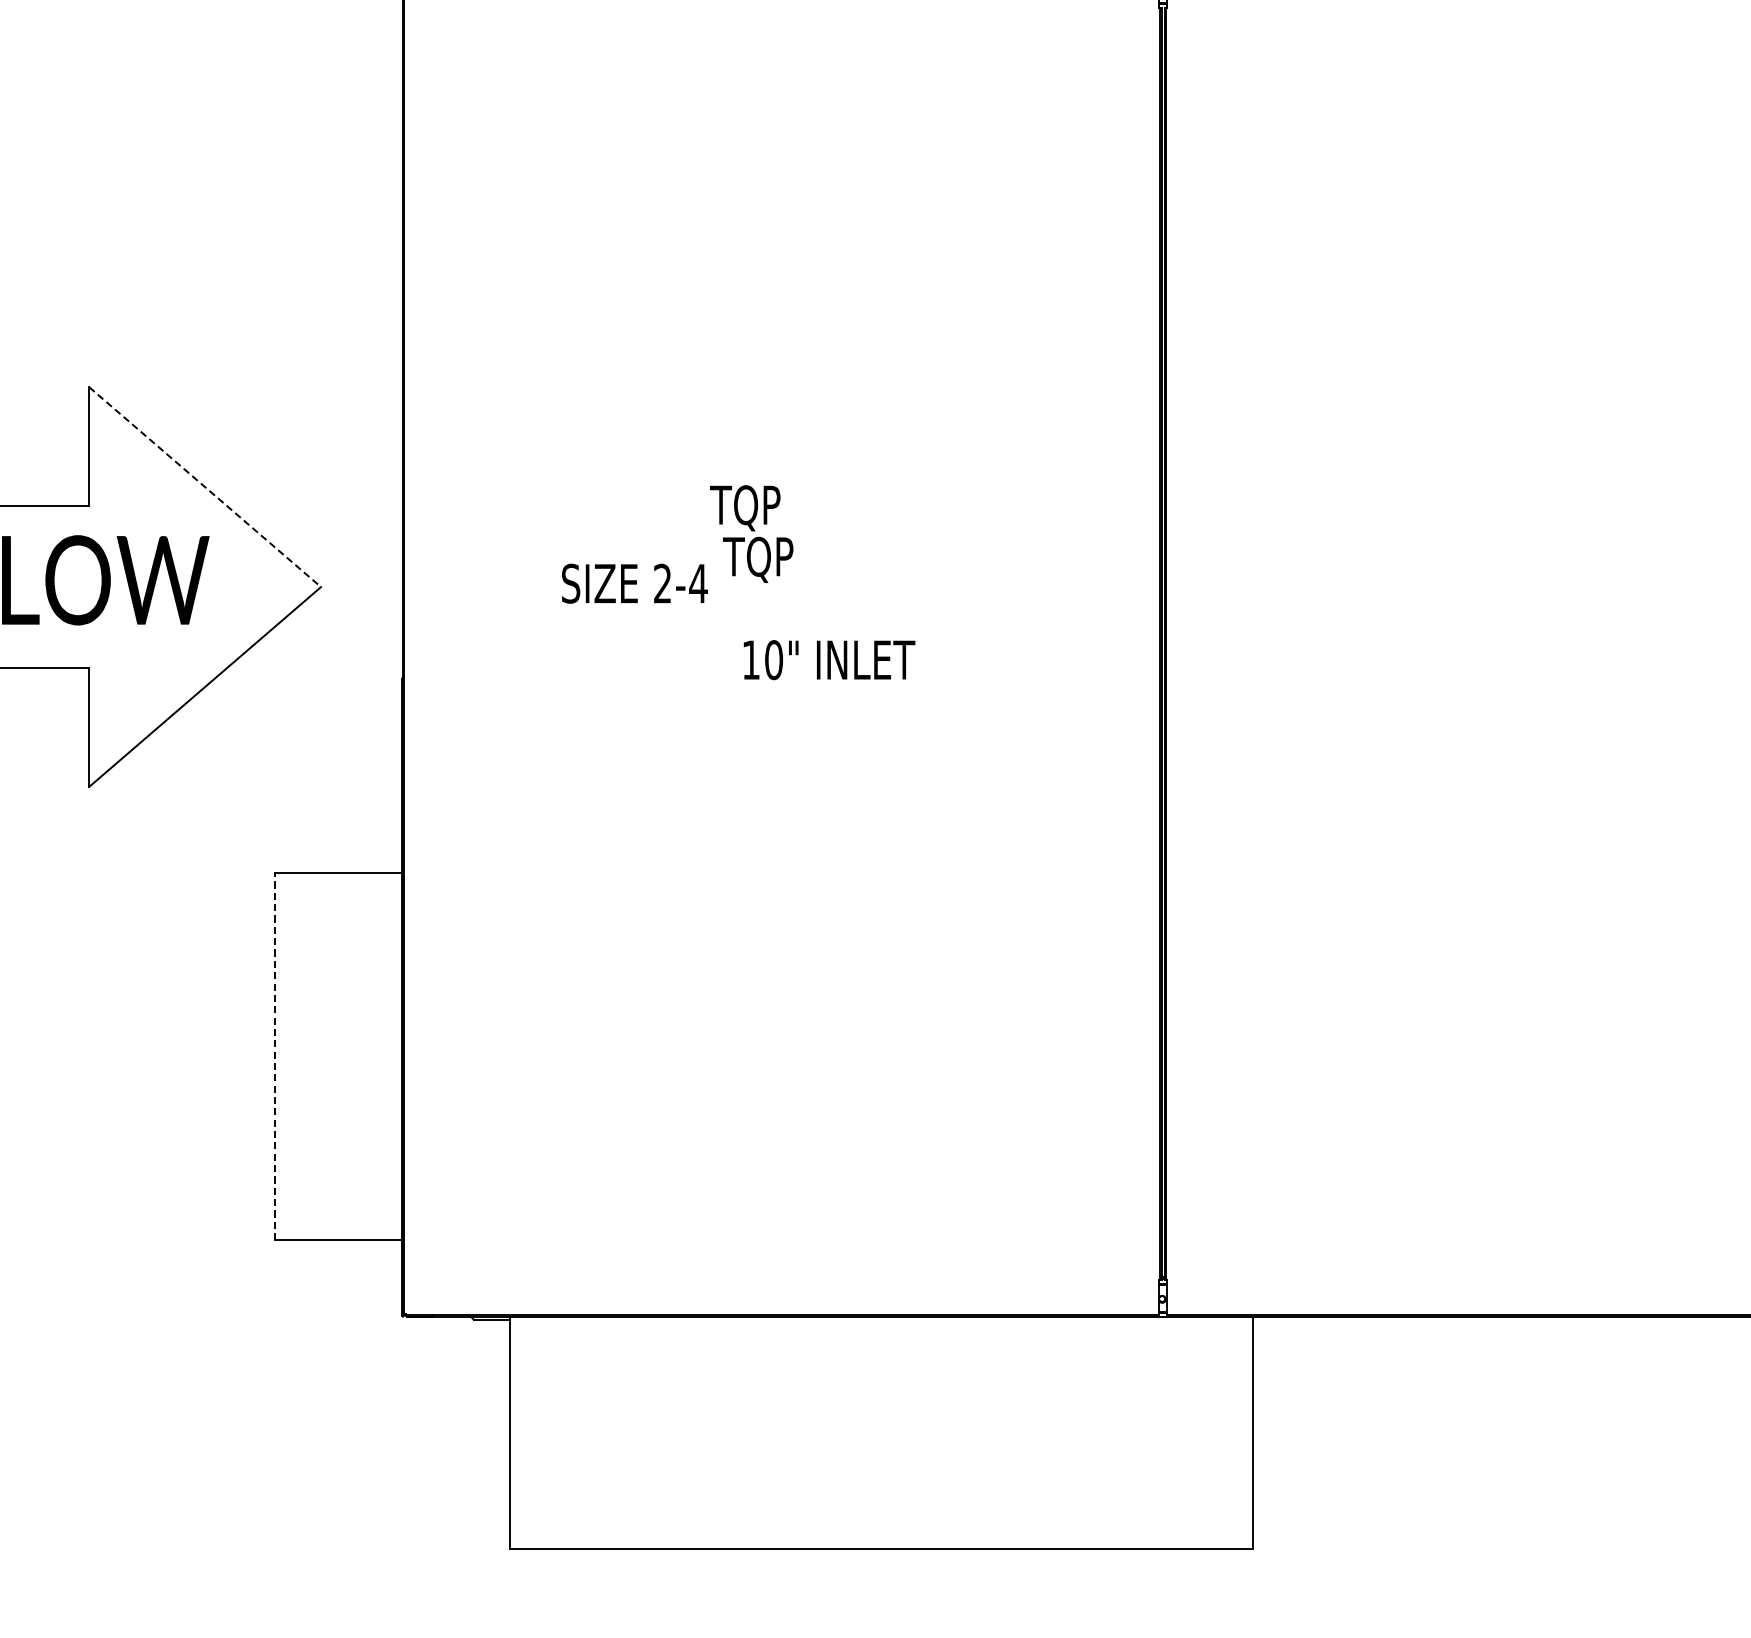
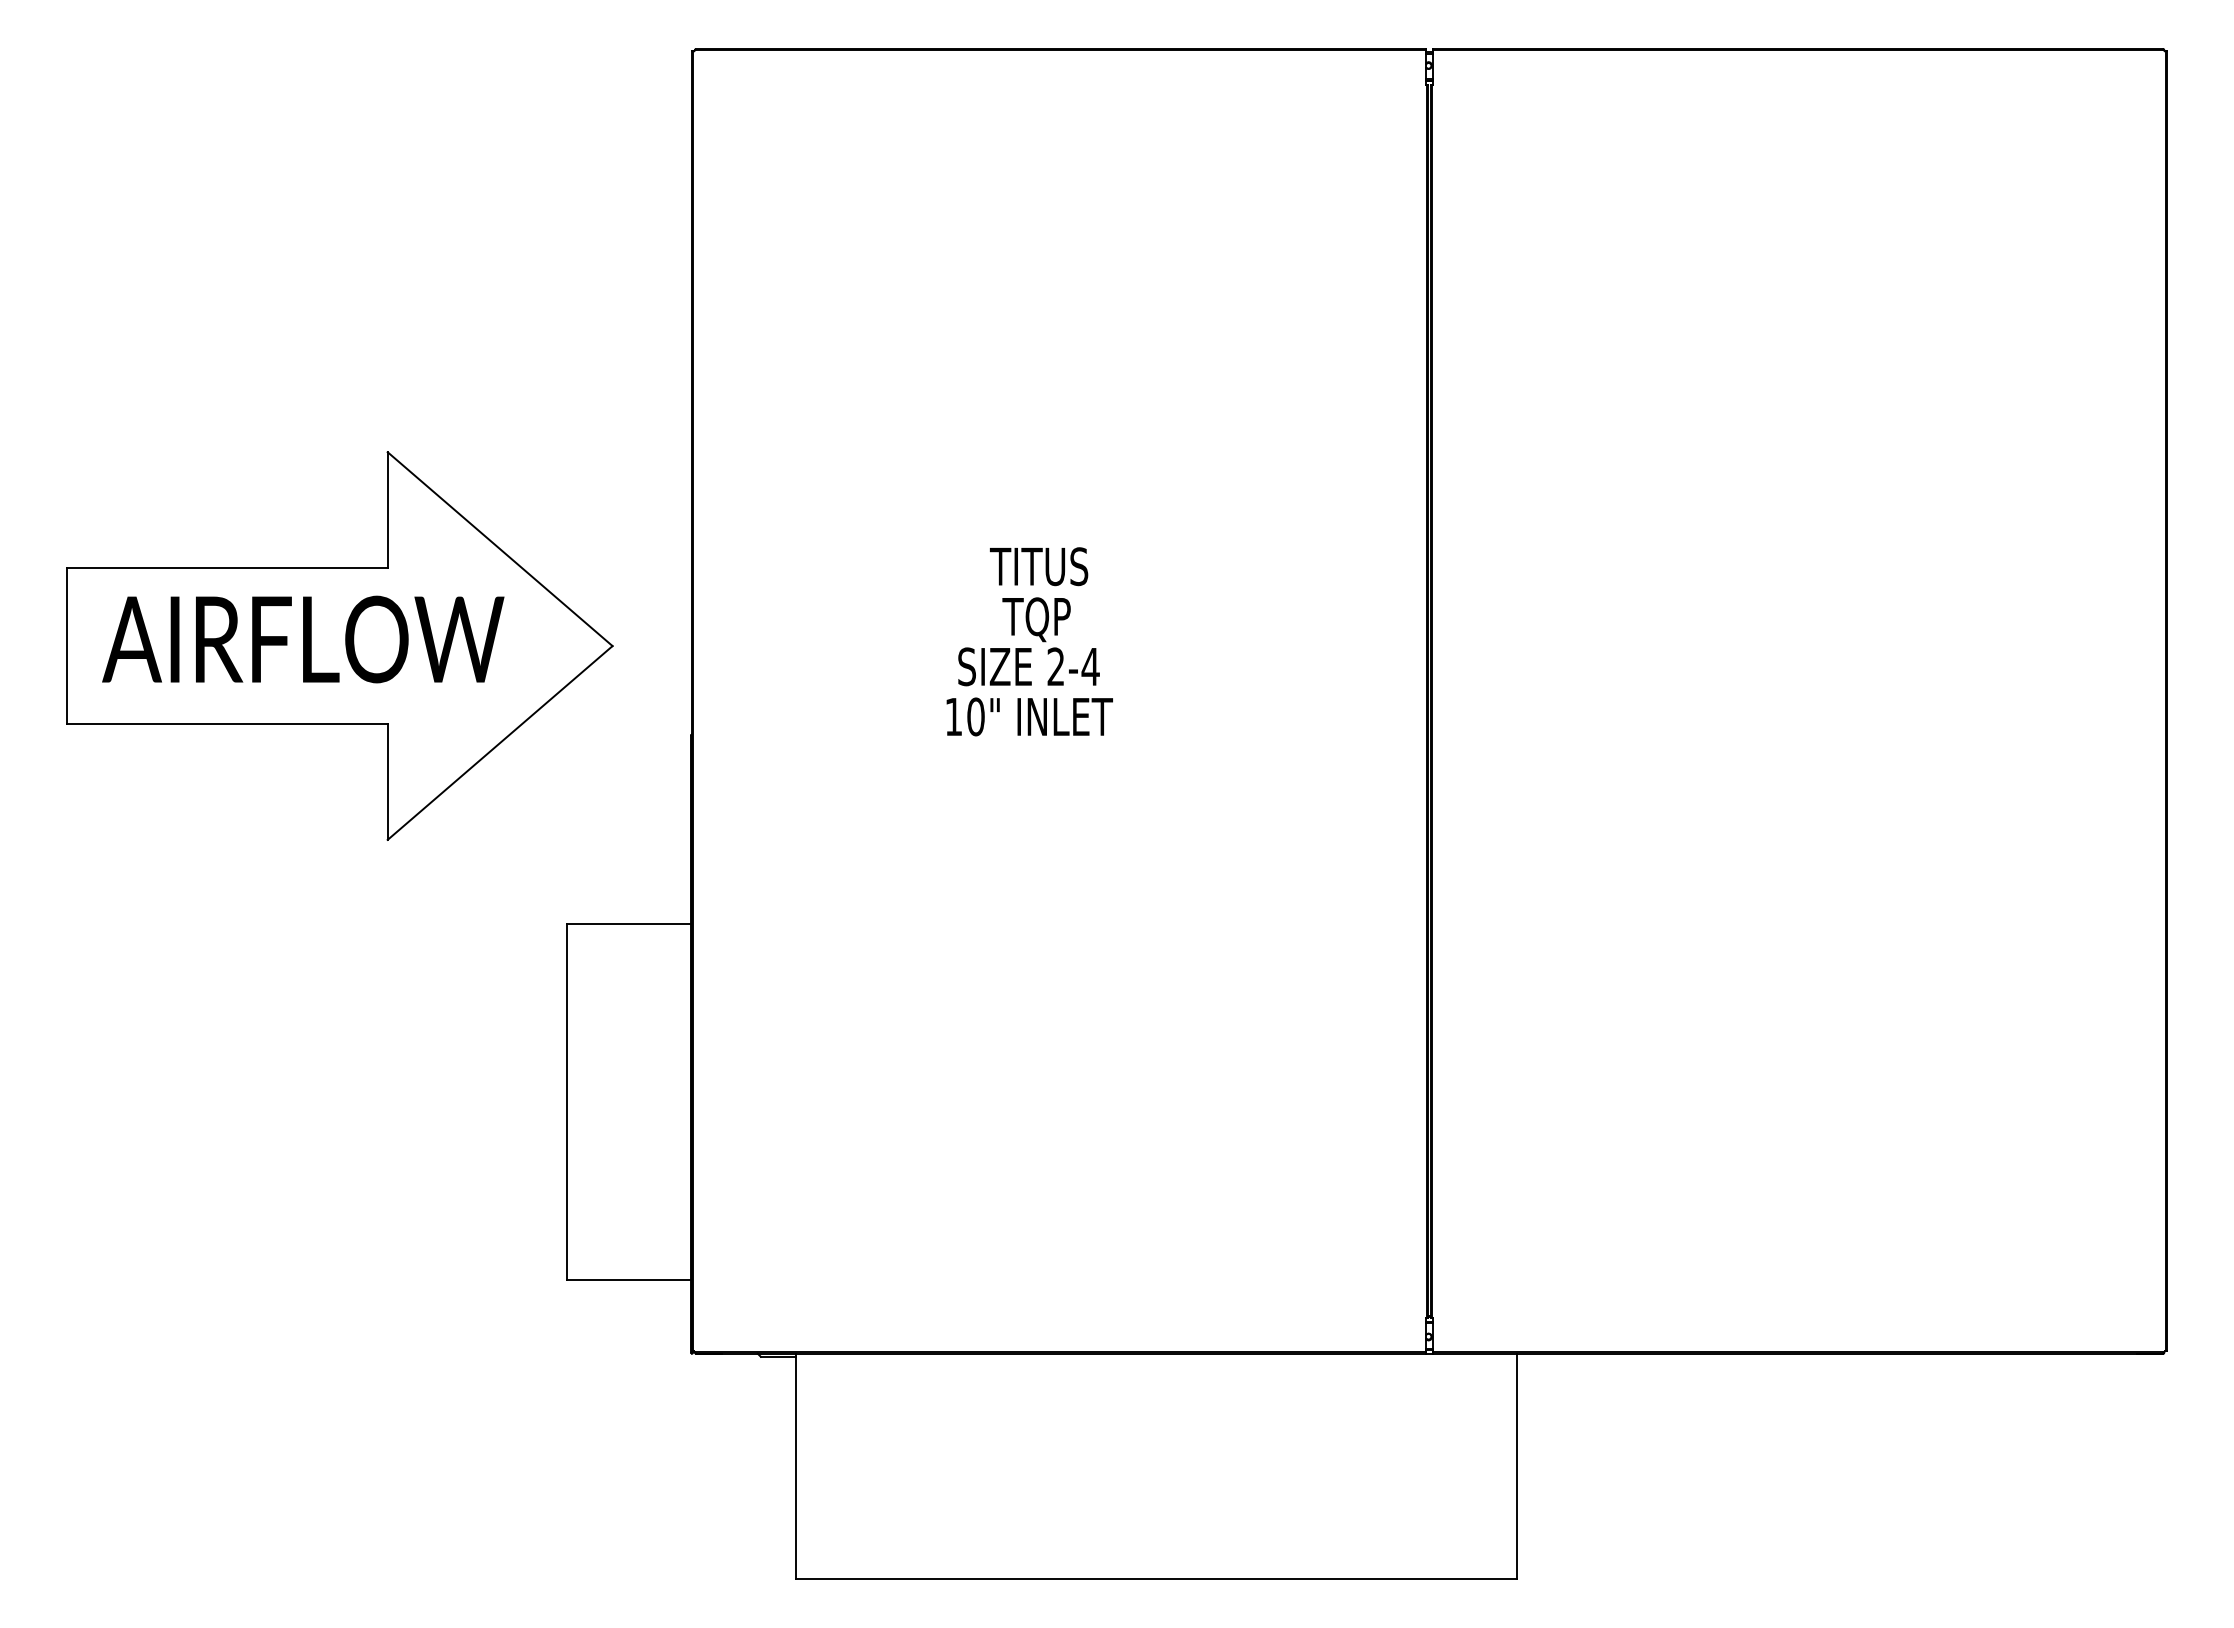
line: (205, 487) -> (500, 549), dashed -> solid
text: (772, 508) -> (1050, 569), TQP -> TITUS
text: (634, 583) -> (1028, 666), moved
text: (829, 659) -> (1029, 716), moved
line: (274, 1056) -> (567, 1101), dashed -> solid

